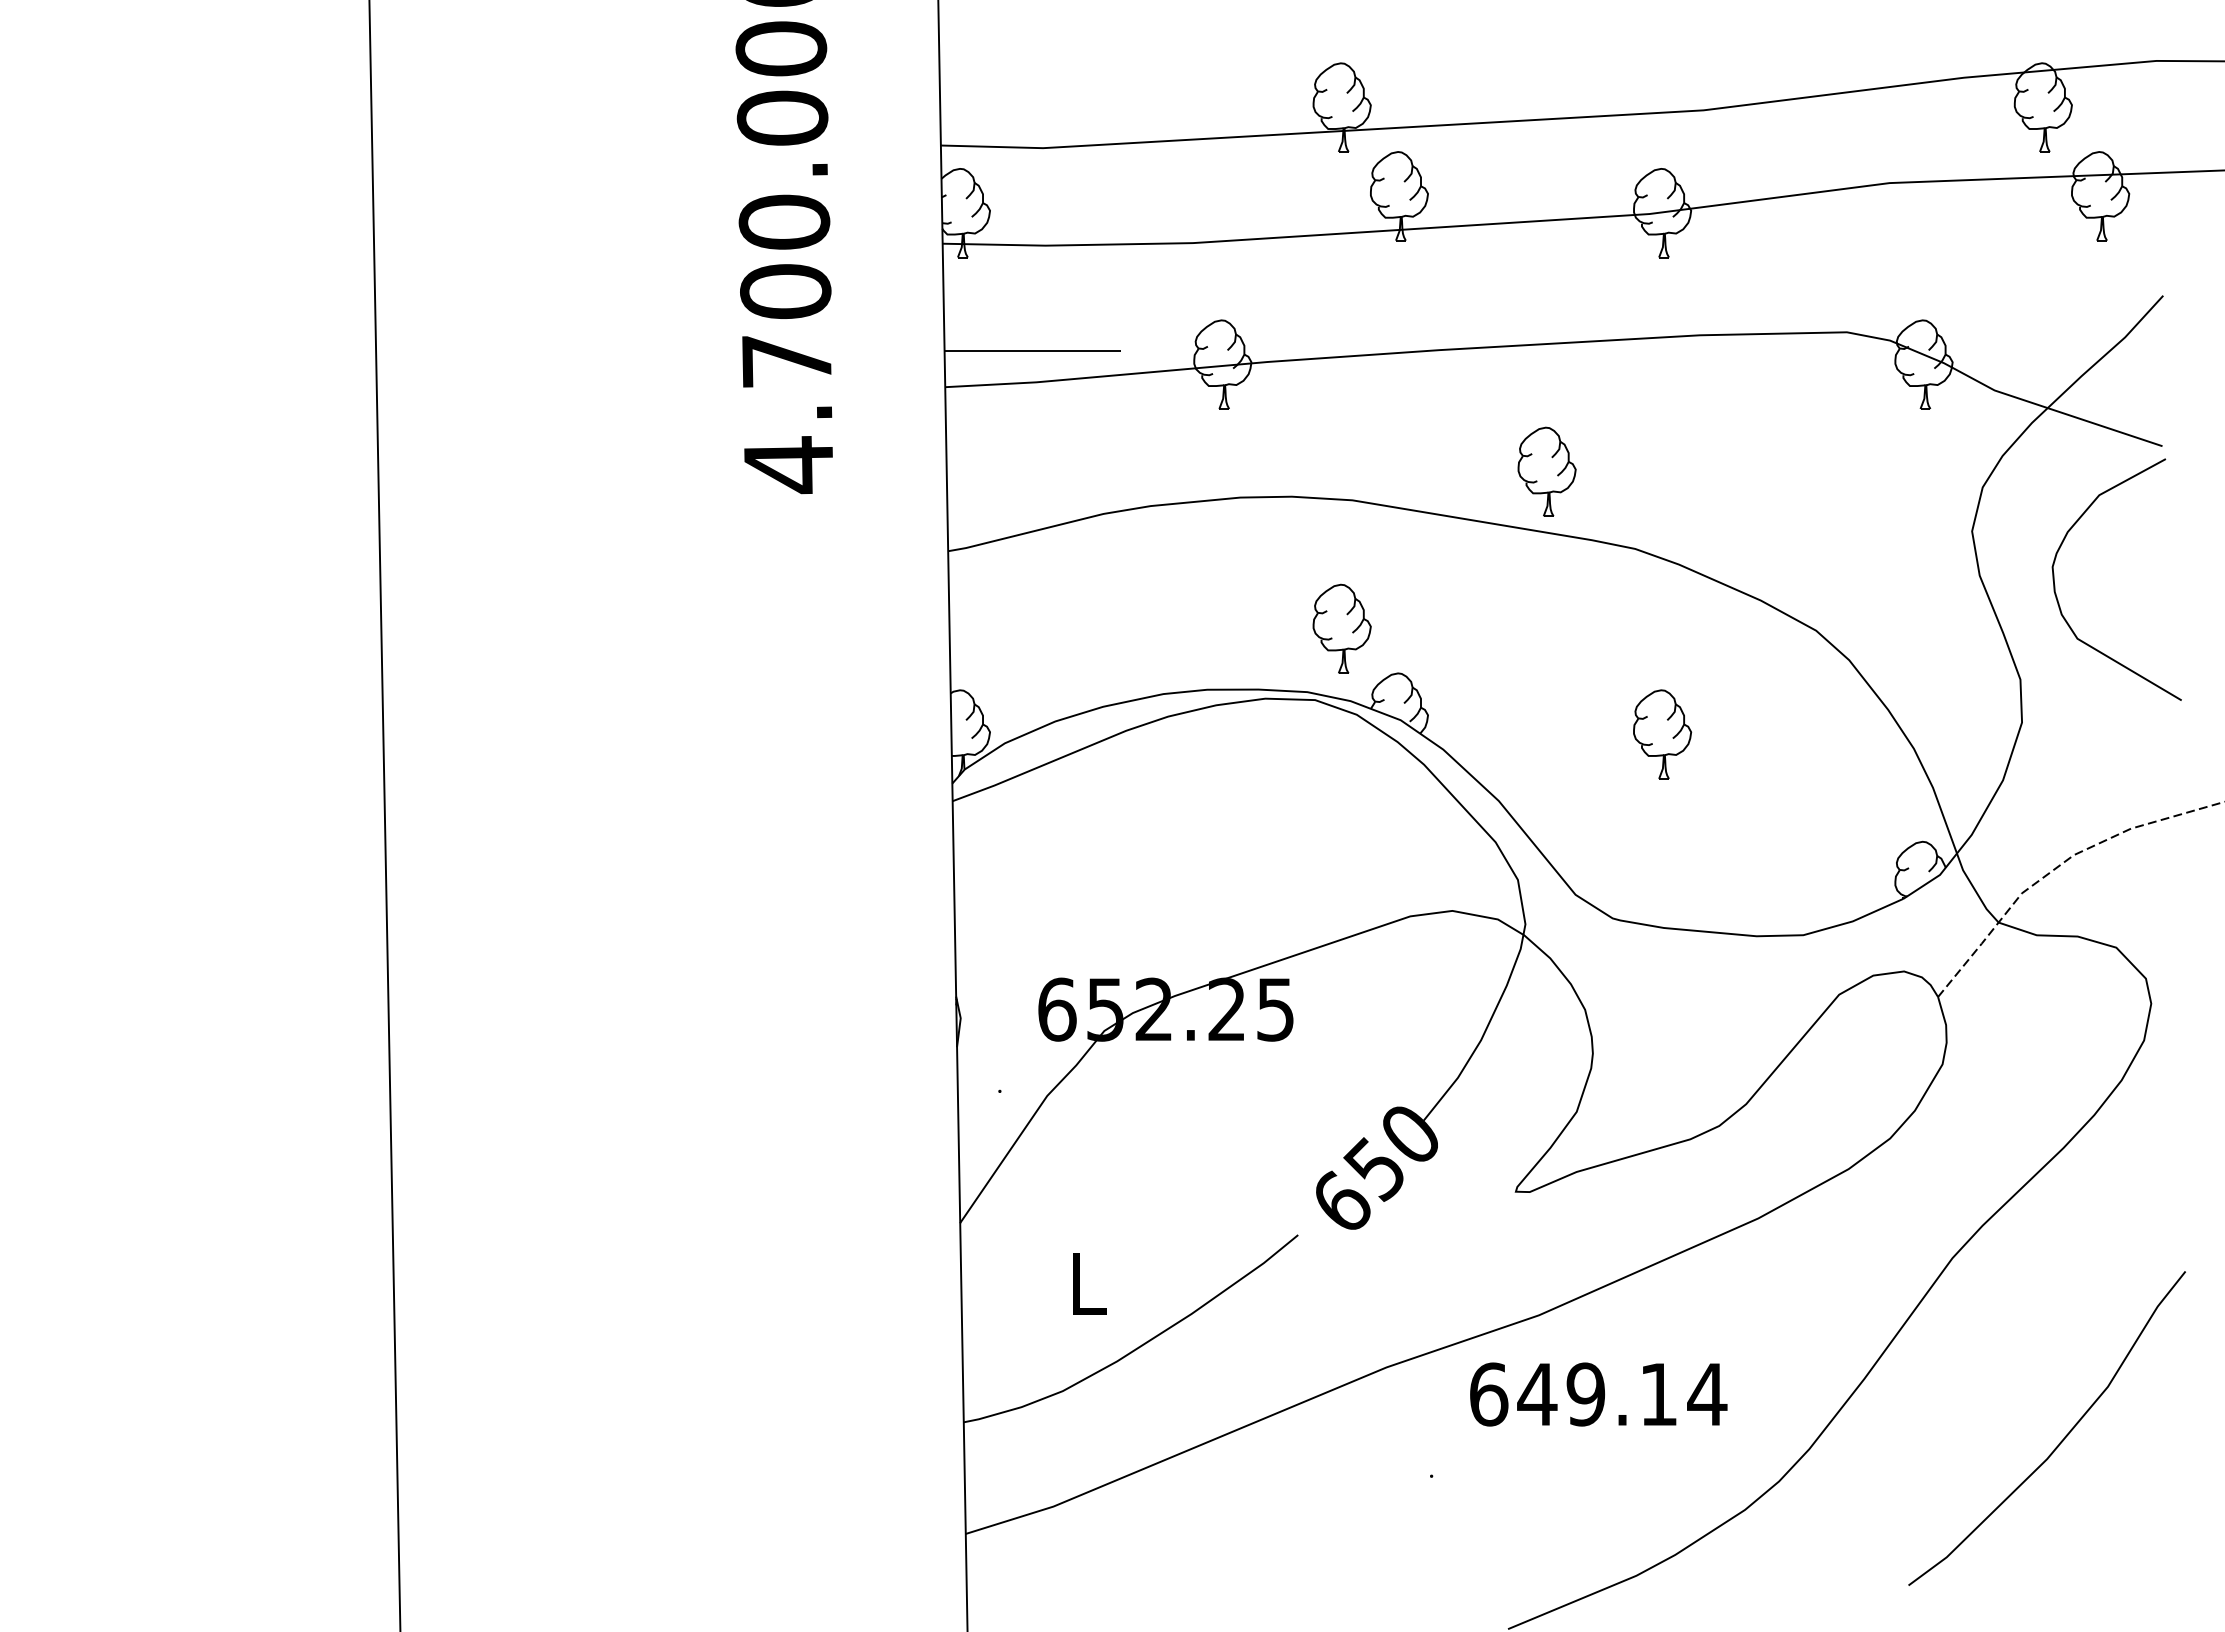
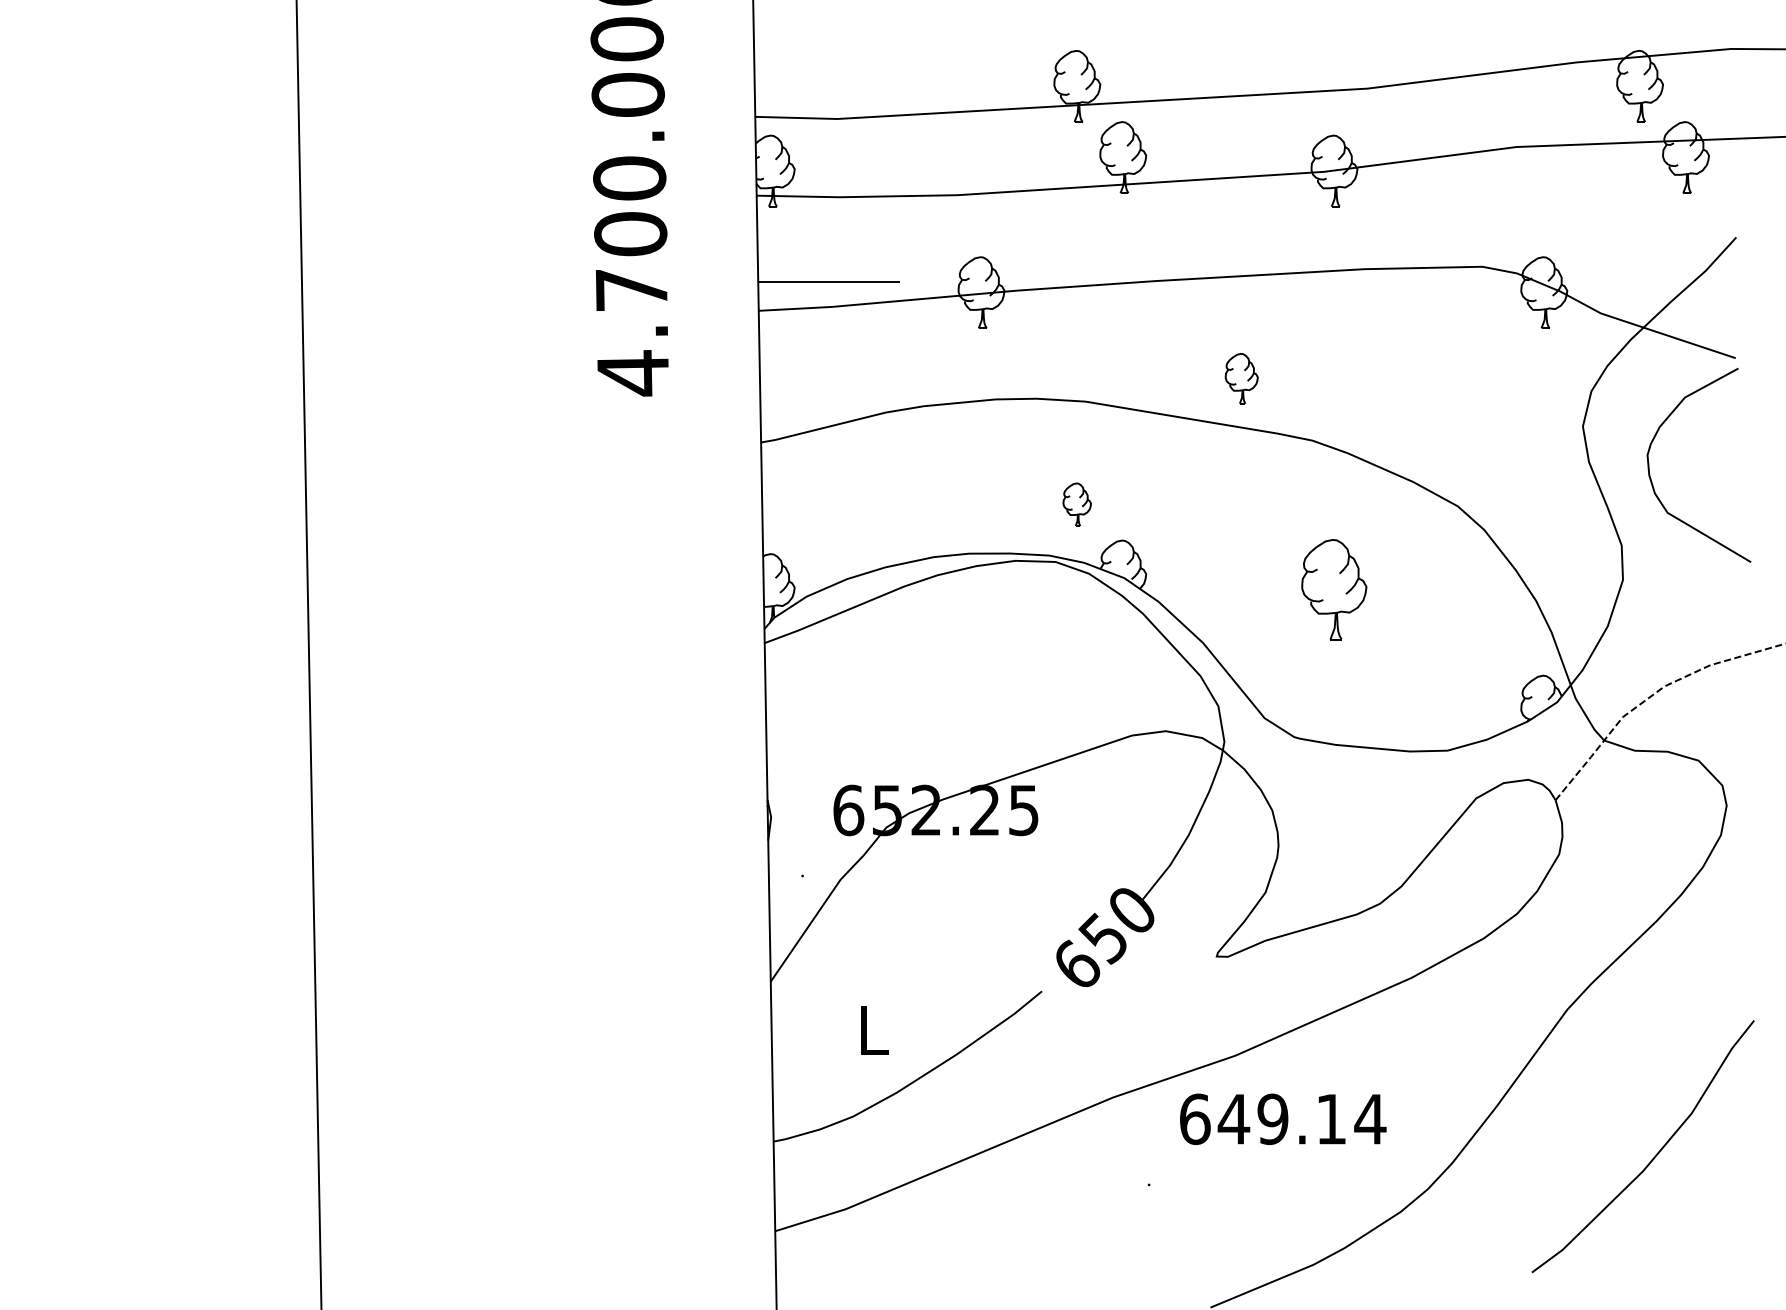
part: (1546, 471) -> (1241, 378), size x0.7
part: (1341, 628) -> (1076, 504), size x0.6
part: (1662, 734) -> (1334, 589), size x1.4

